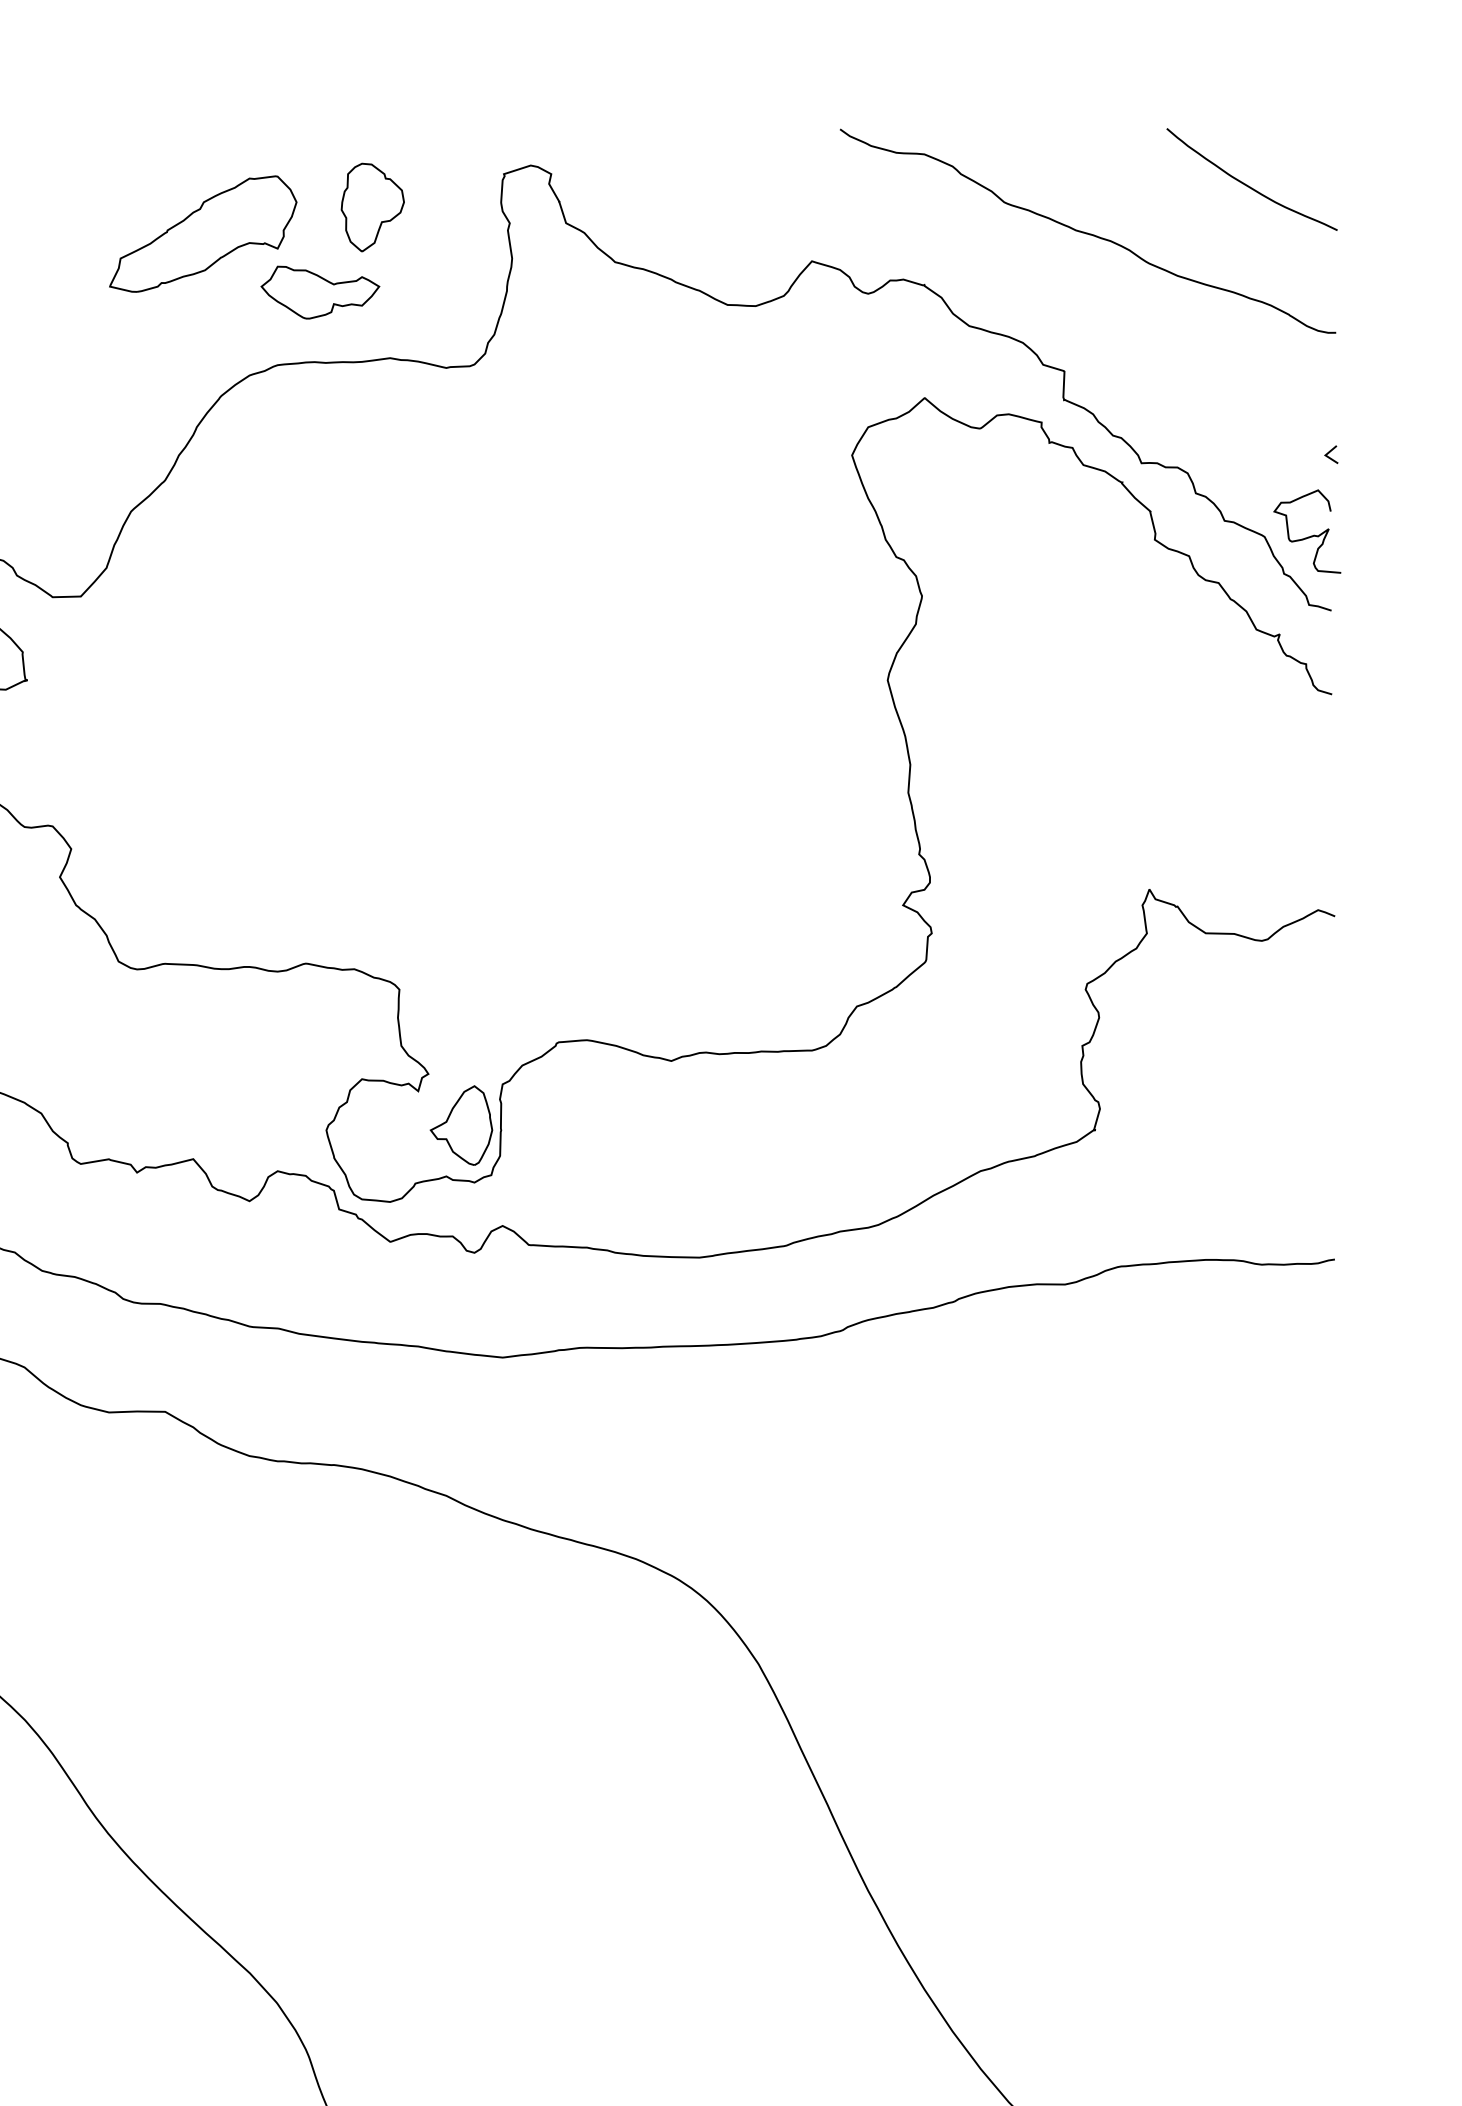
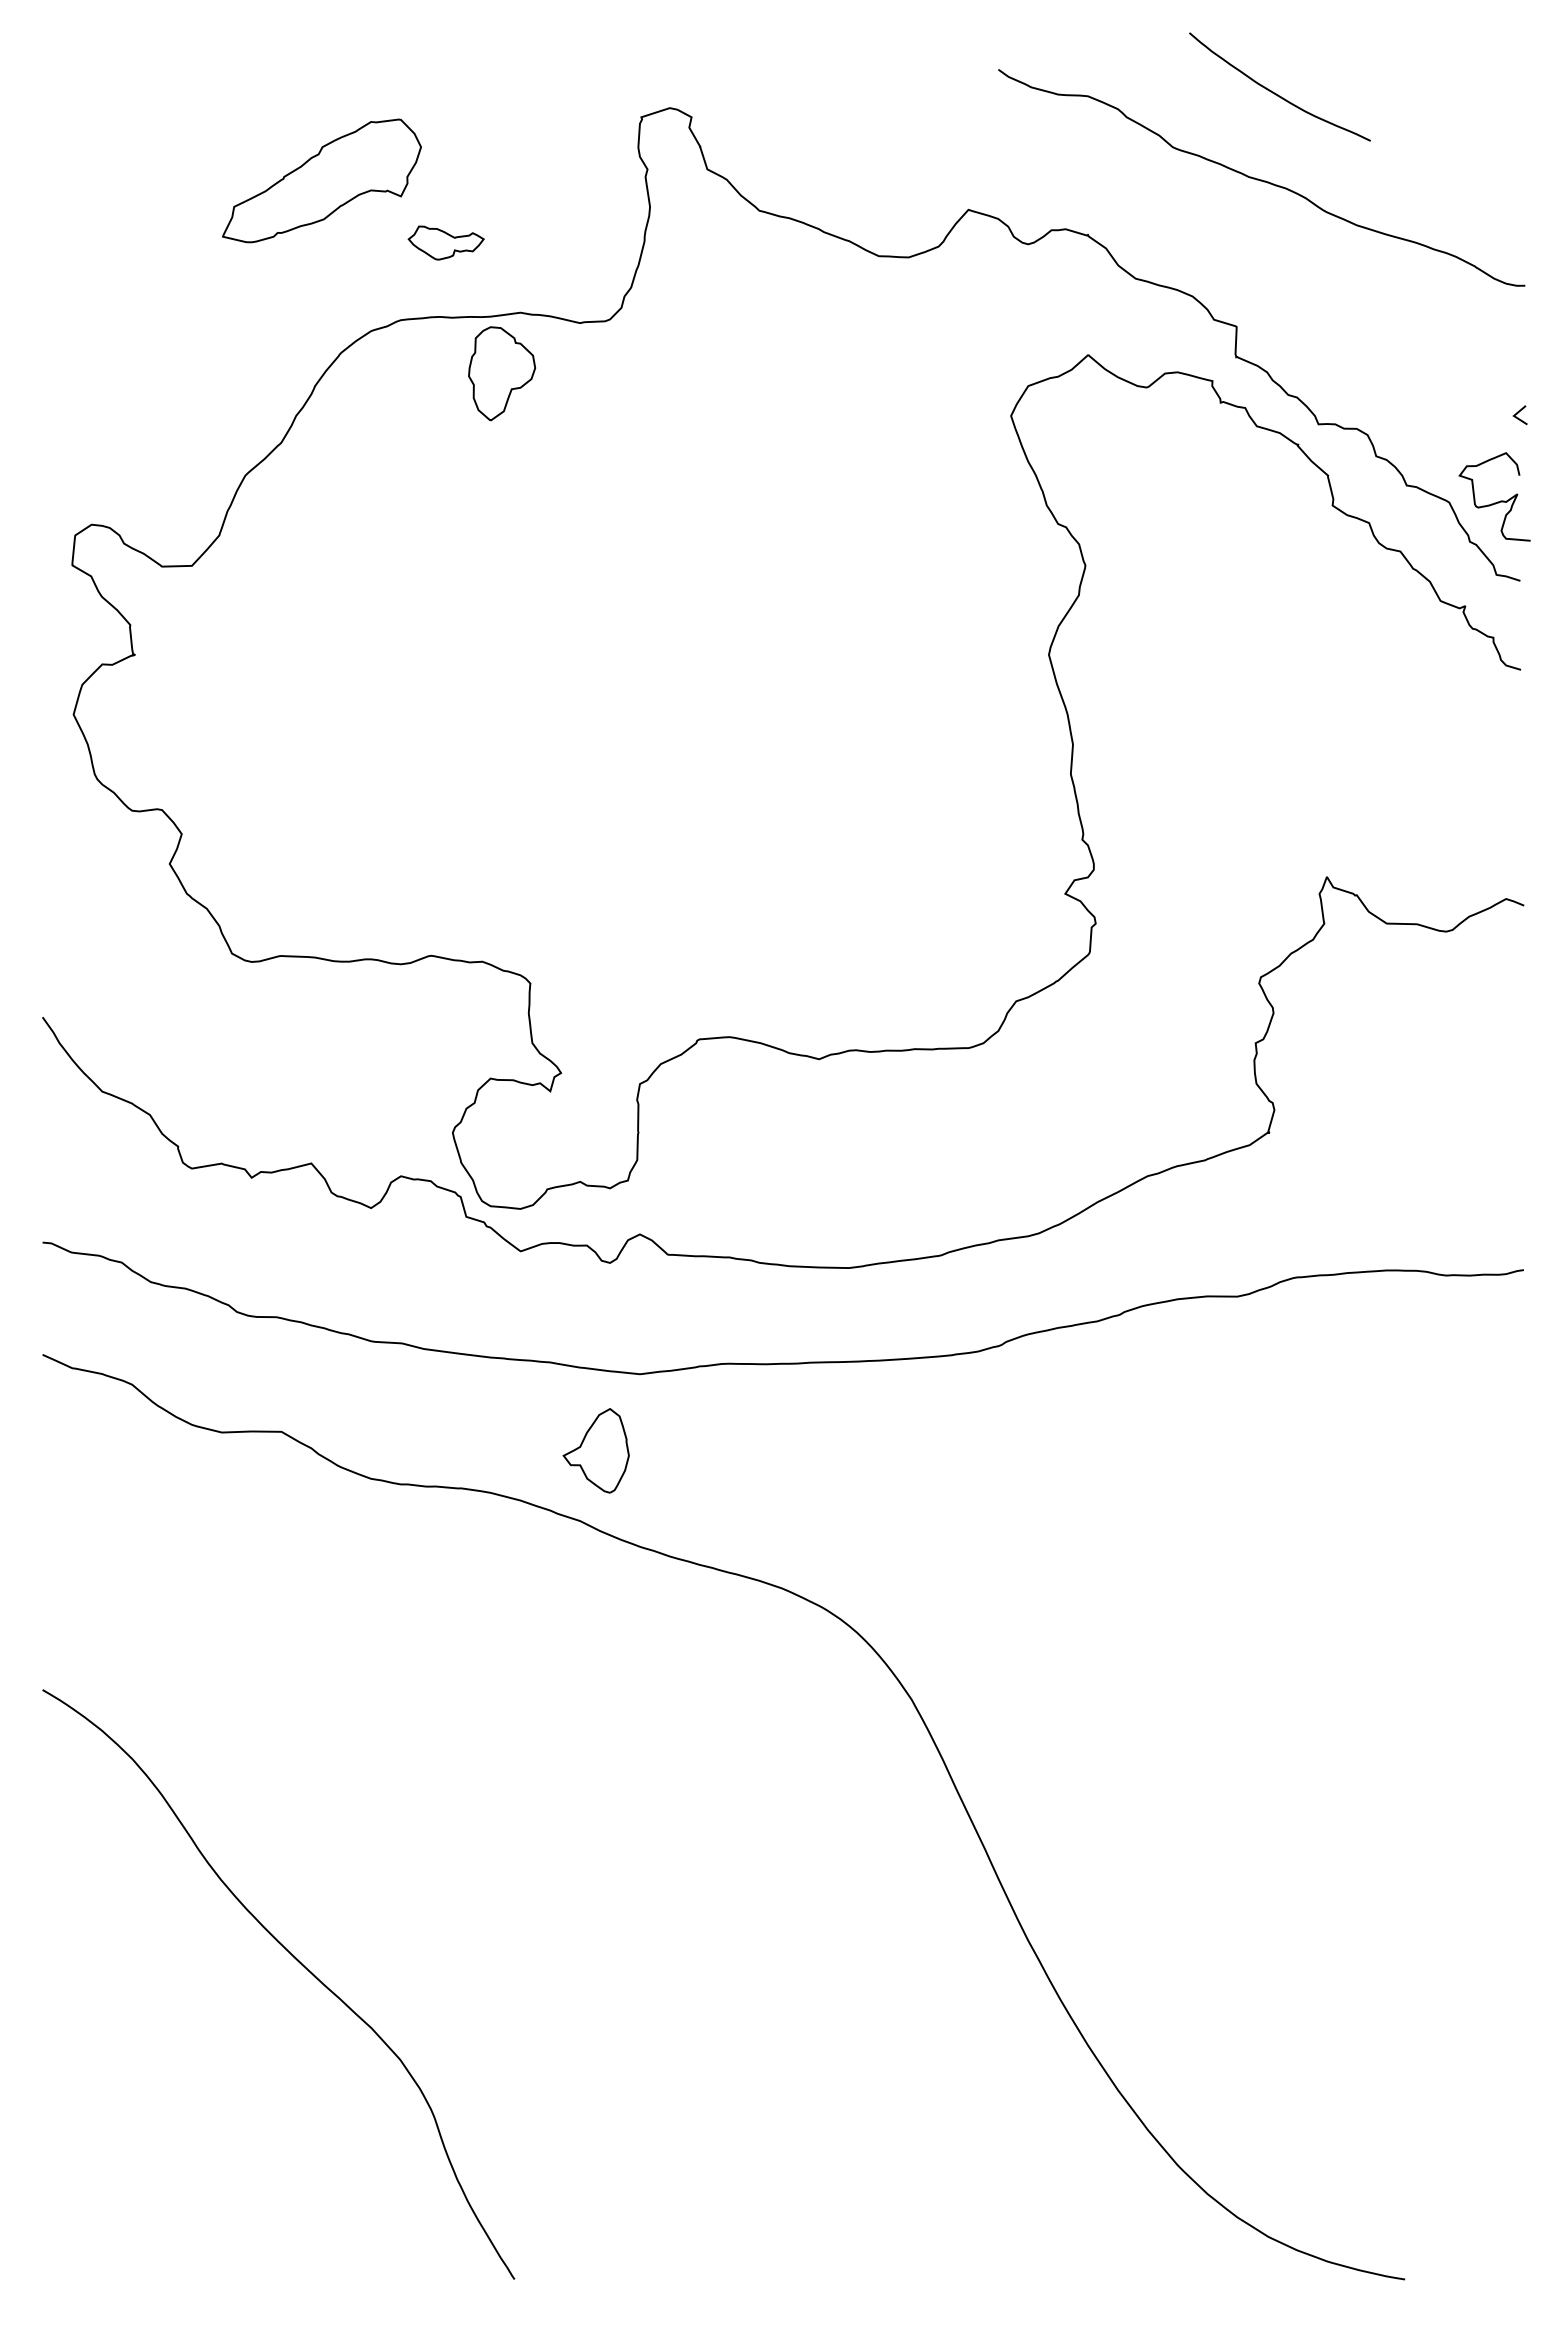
curve: (1248, 185) -> (1276, 93), moved
part: (373, 207) -> (502, 373), moved
part: (319, 292) -> (445, 242), size x0.6
part: (460, 1125) -> (595, 1450), moved

